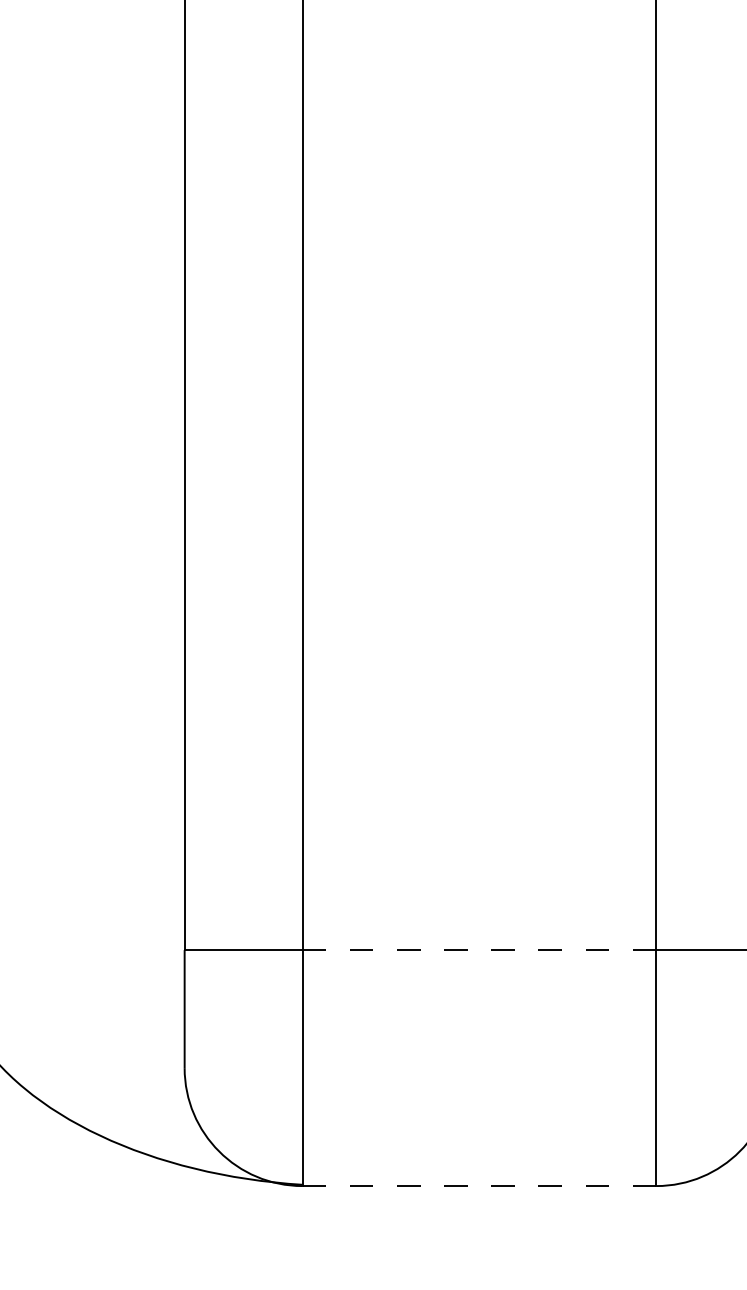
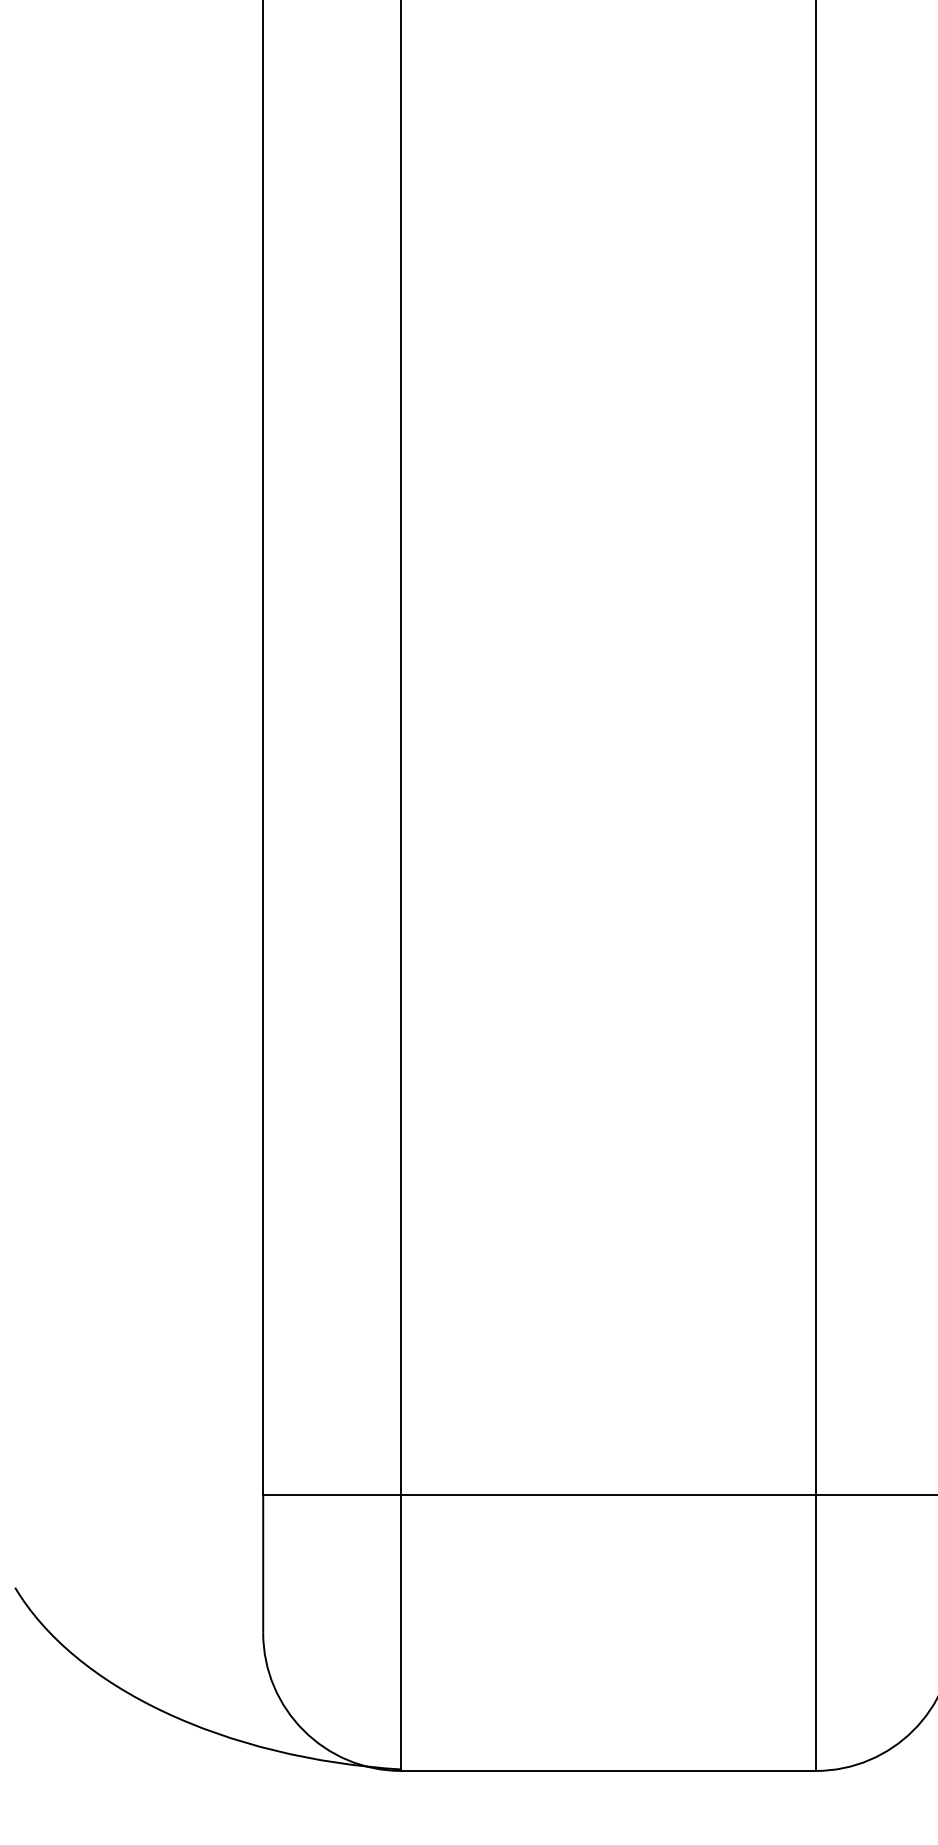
line: (480, 950) -> (609, 1494), dashed -> solid
line: (479, 1185) -> (608, 1770), dashed -> solid

